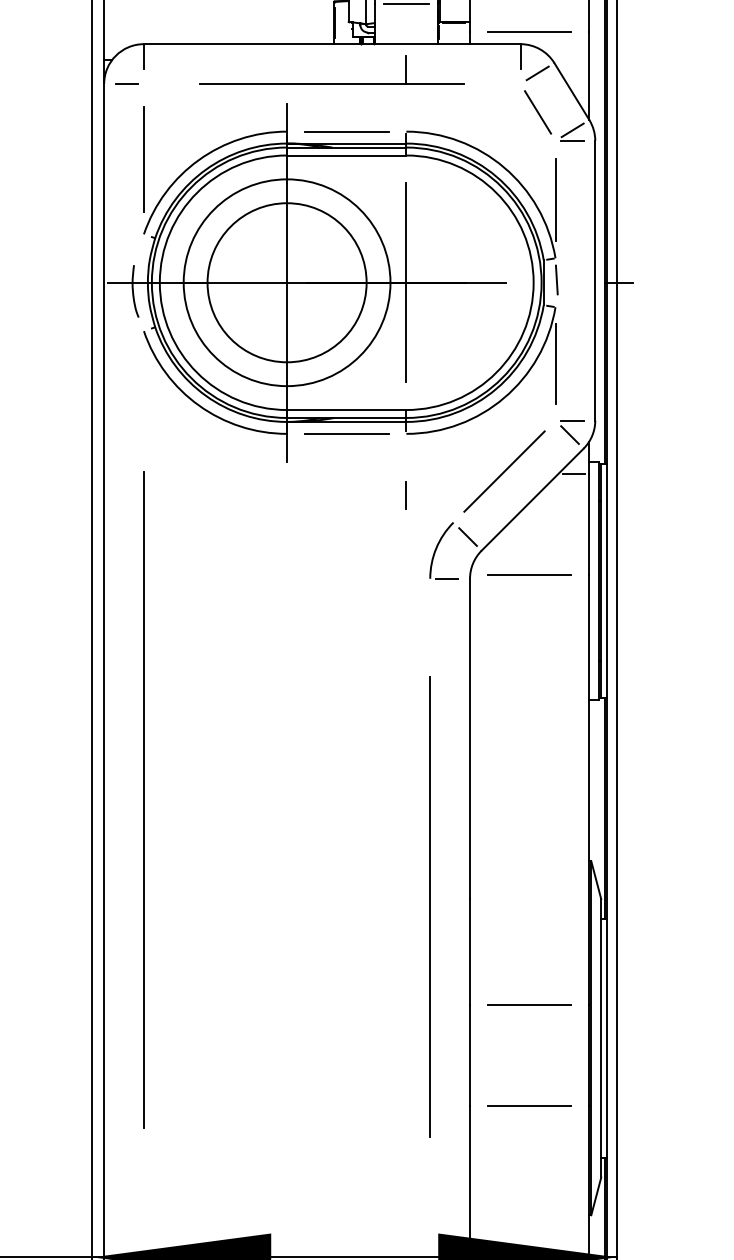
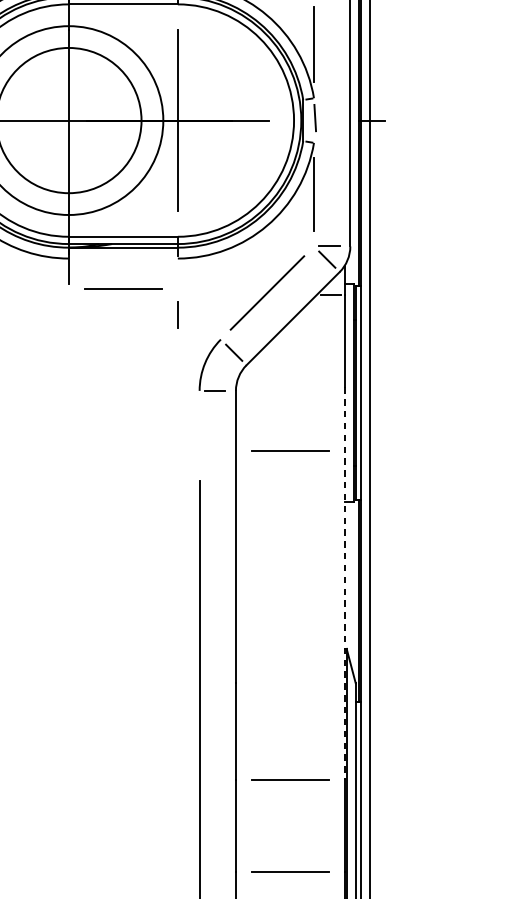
line: (346, 433) -> (123, 288), moved
line: (529, 574) -> (290, 450), moved
line: (589, 789) -> (345, 583), solid -> dashed

